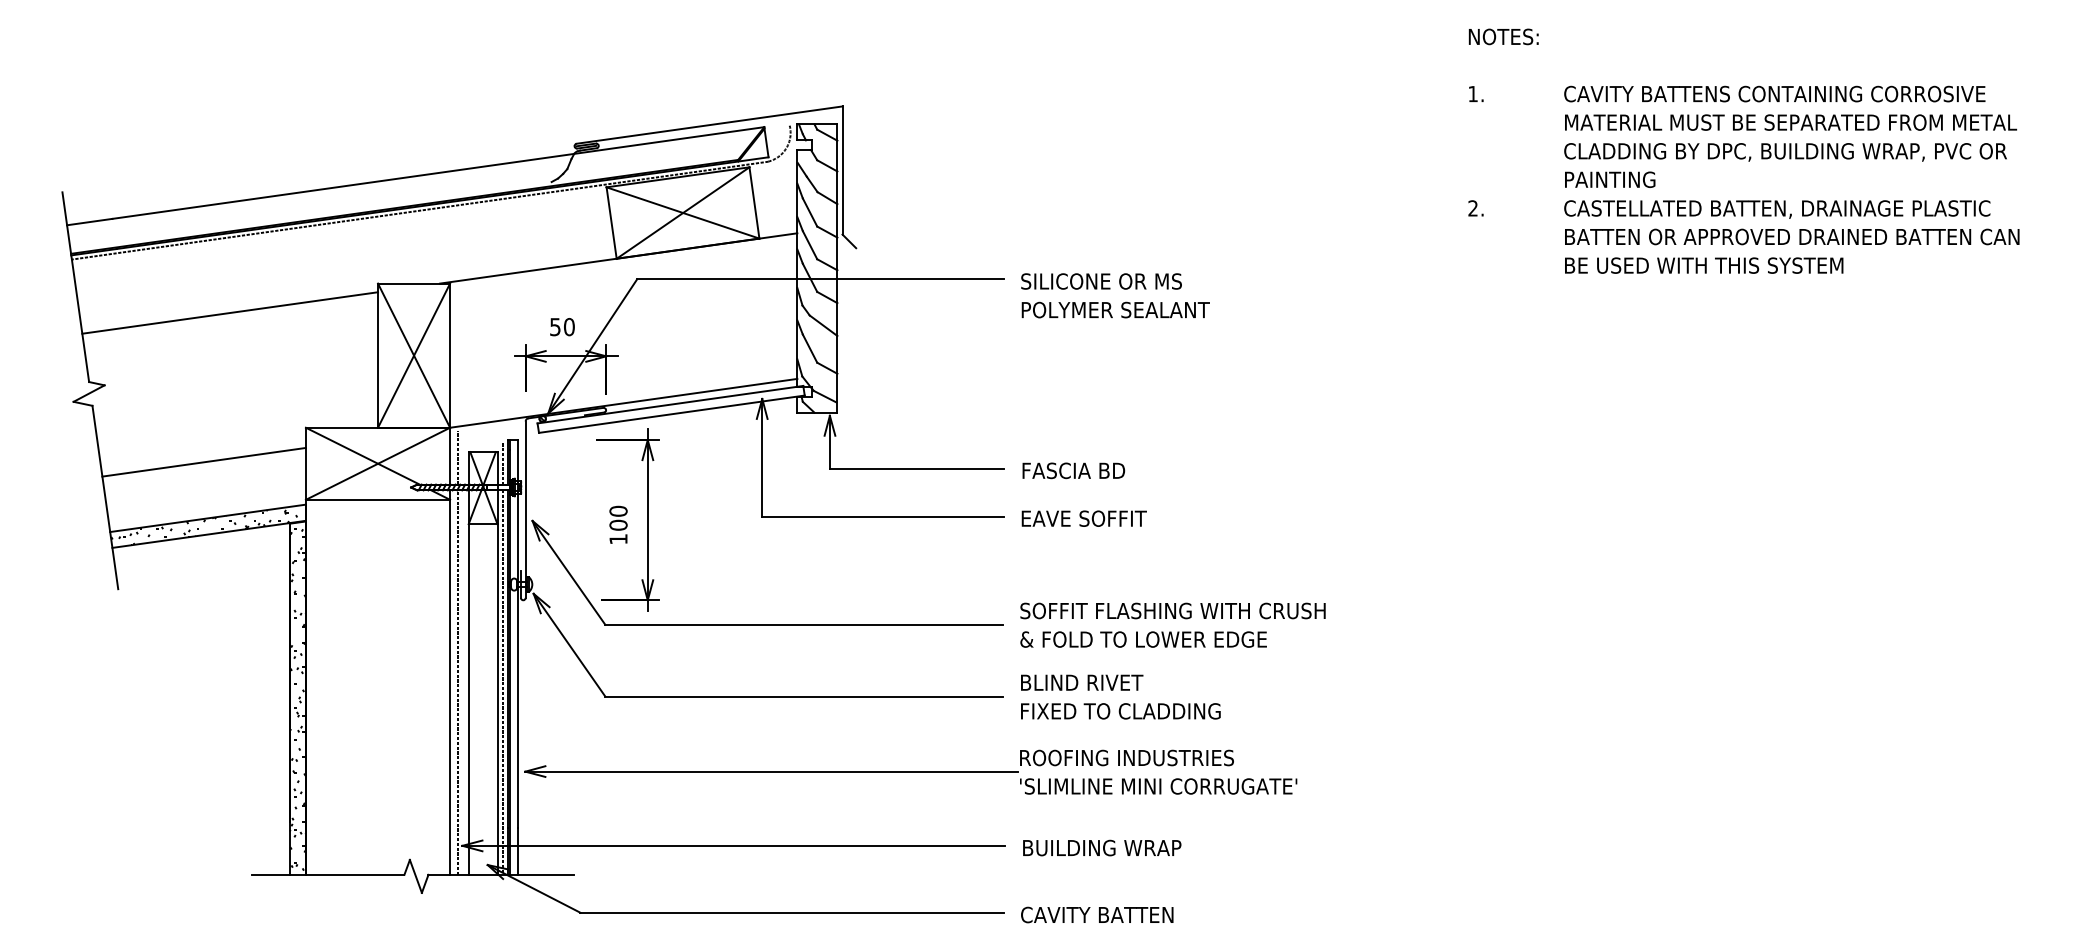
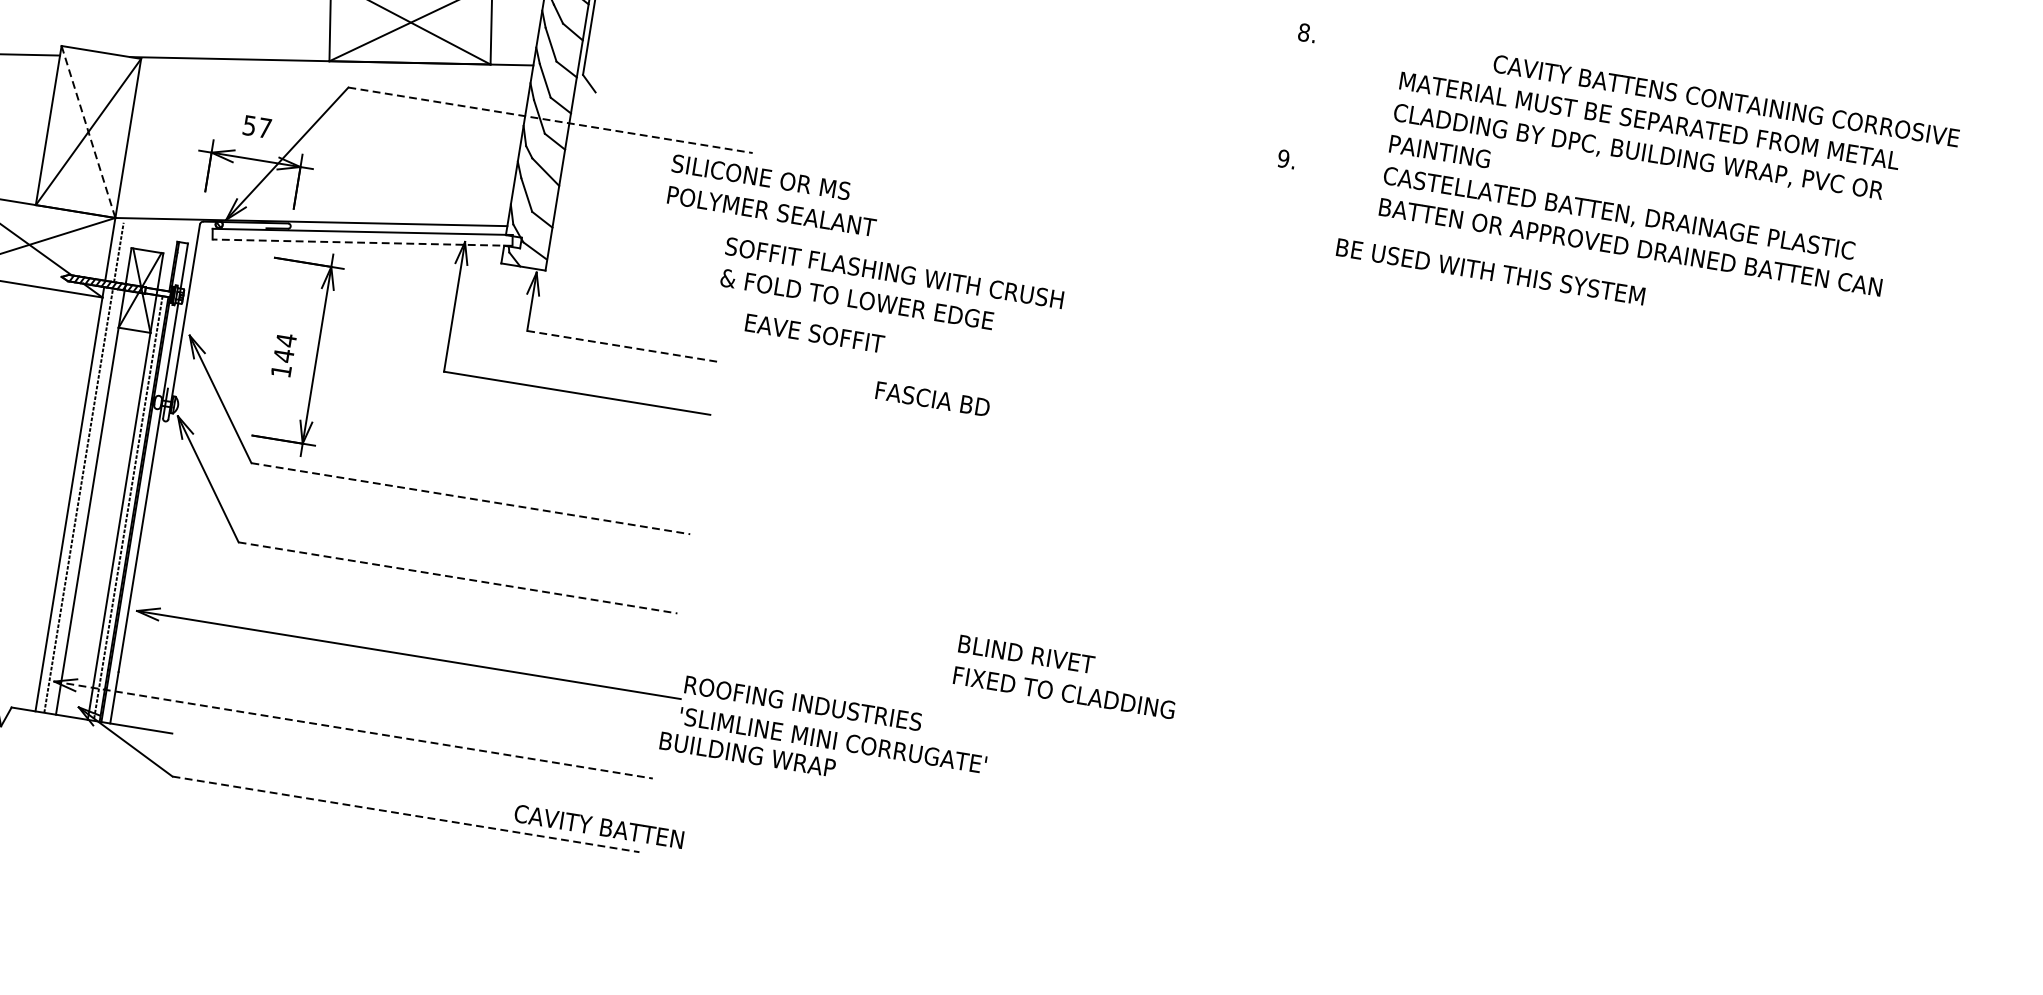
text: (1473, 93) -> (1304, 32), 1. -> 8.
text: (1774, 93) -> (1726, 100), moved
text: (1473, 208) -> (1284, 158), 2. -> 9.
text: (1704, 265) -> (1491, 271), moved
line: (820, 279) -> (550, 120), solid -> dashed
text: (1115, 295) -> (774, 195), moved
text: (569, 327) -> (265, 128), 50 -> 57
line: (414, 355) -> (89, 131), solid -> dashed
line: (671, 414) -> (362, 242), solid -> dashed
line: (502, 463) -> (166, 266), removed
line: (917, 468) -> (623, 346), solid -> dashed
text: (1073, 470) -> (932, 398), moved
text: (618, 518) -> (285, 348), 100 -> 144
text: (1083, 518) -> (814, 333), moved
line: (804, 624) -> (471, 498), solid -> dashed
text: (1172, 624) -> (891, 287), moved
line: (804, 696) -> (458, 577), solid -> dashed
text: (1120, 696) -> (1066, 676), moved
line: (734, 845) -> (354, 729), solid -> dashed
text: (1102, 847) -> (748, 753), moved
line: (792, 912) -> (406, 814), solid -> dashed
text: (1097, 914) -> (599, 826), moved

